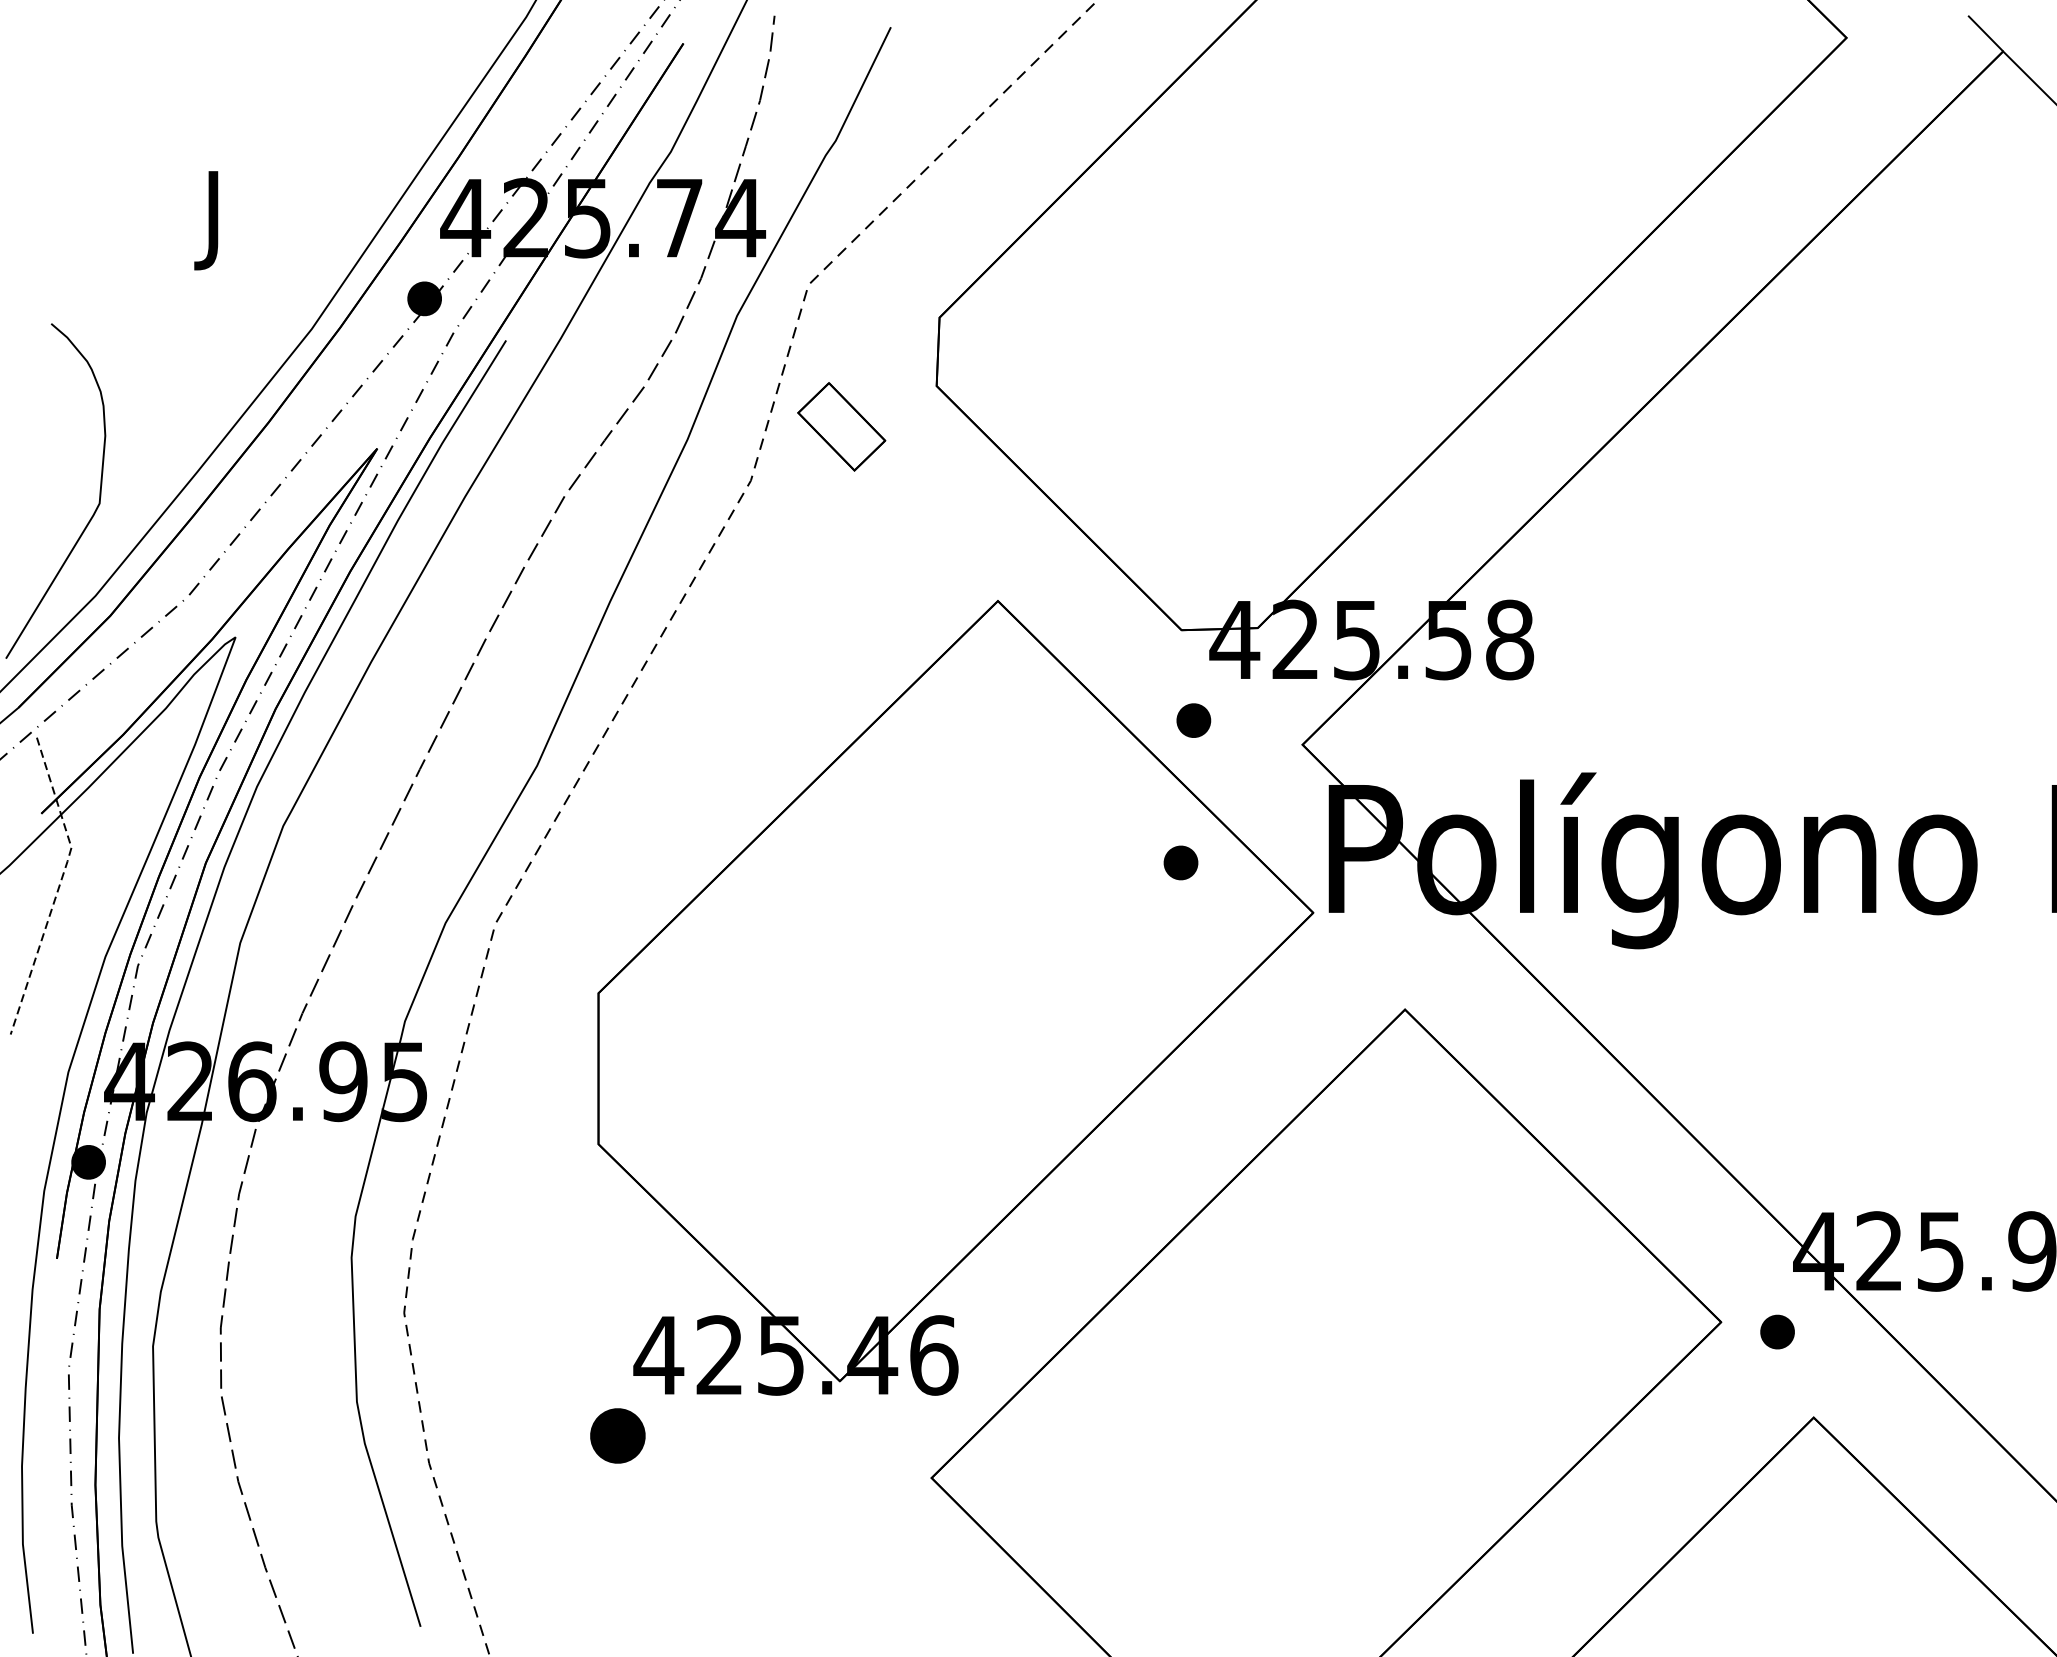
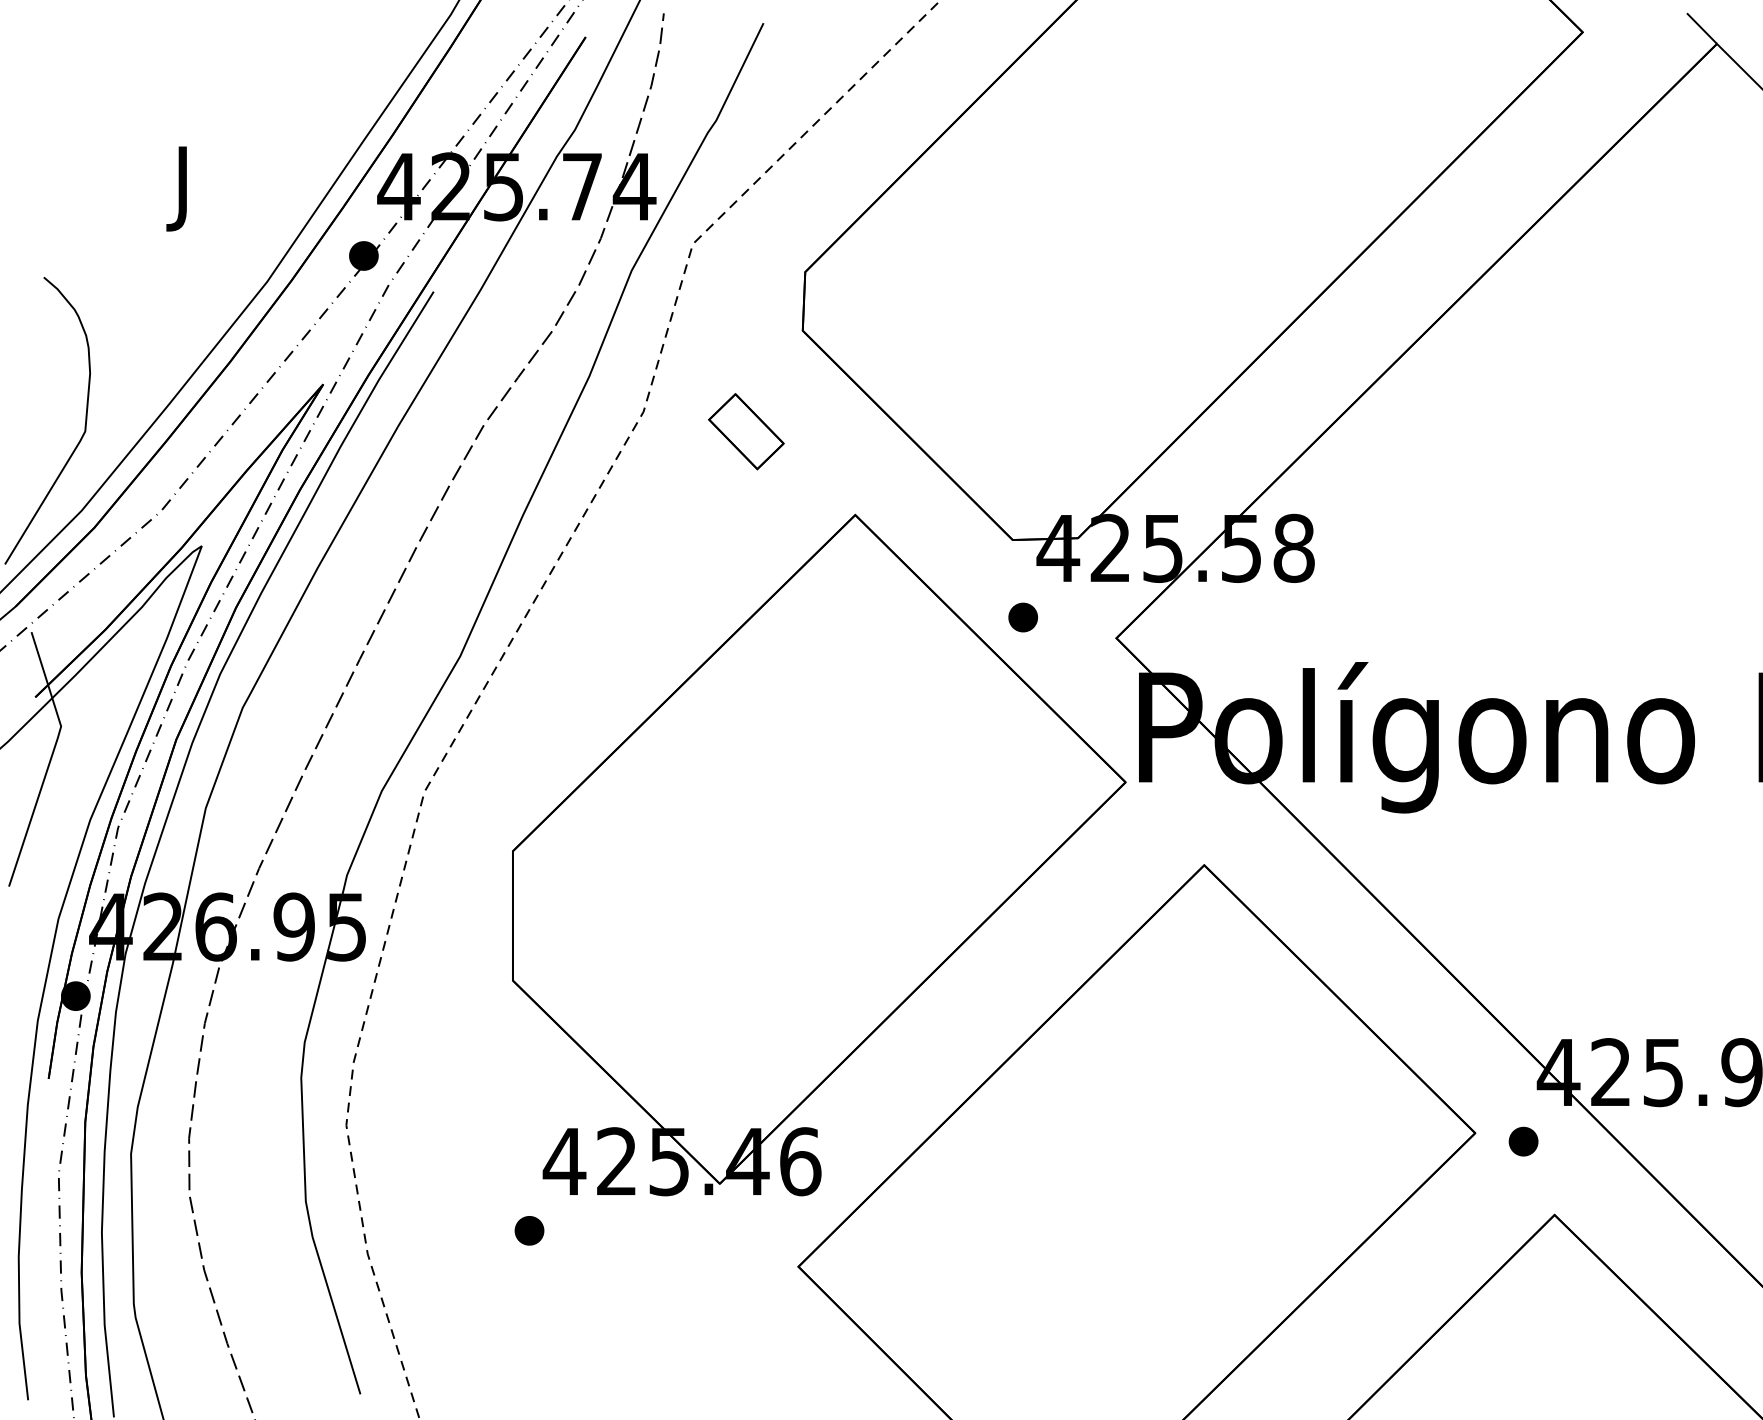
part: (841, 426) -> (746, 431), moved
part: (1180, 862) -> (1011, 739), removed
line: (60, 885) -> (51, 758), dashed -> solid
part: (617, 1435) -> (529, 1230), size x0.62

